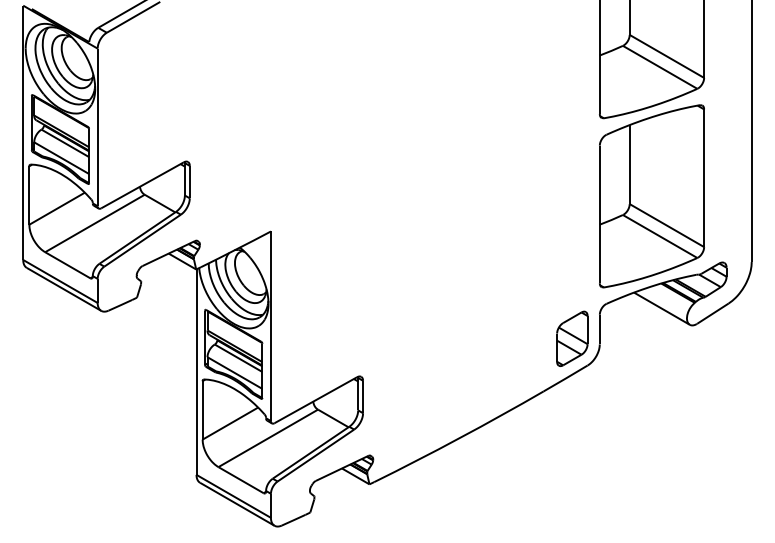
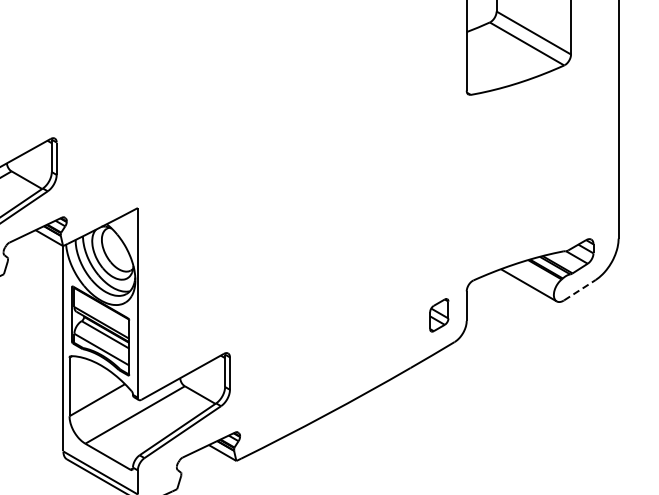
part: (651, 196) -> (518, 173), removed
line: (713, 313) -> (580, 290), solid -> dashed
part: (572, 338) -> (439, 315), size x0.6

